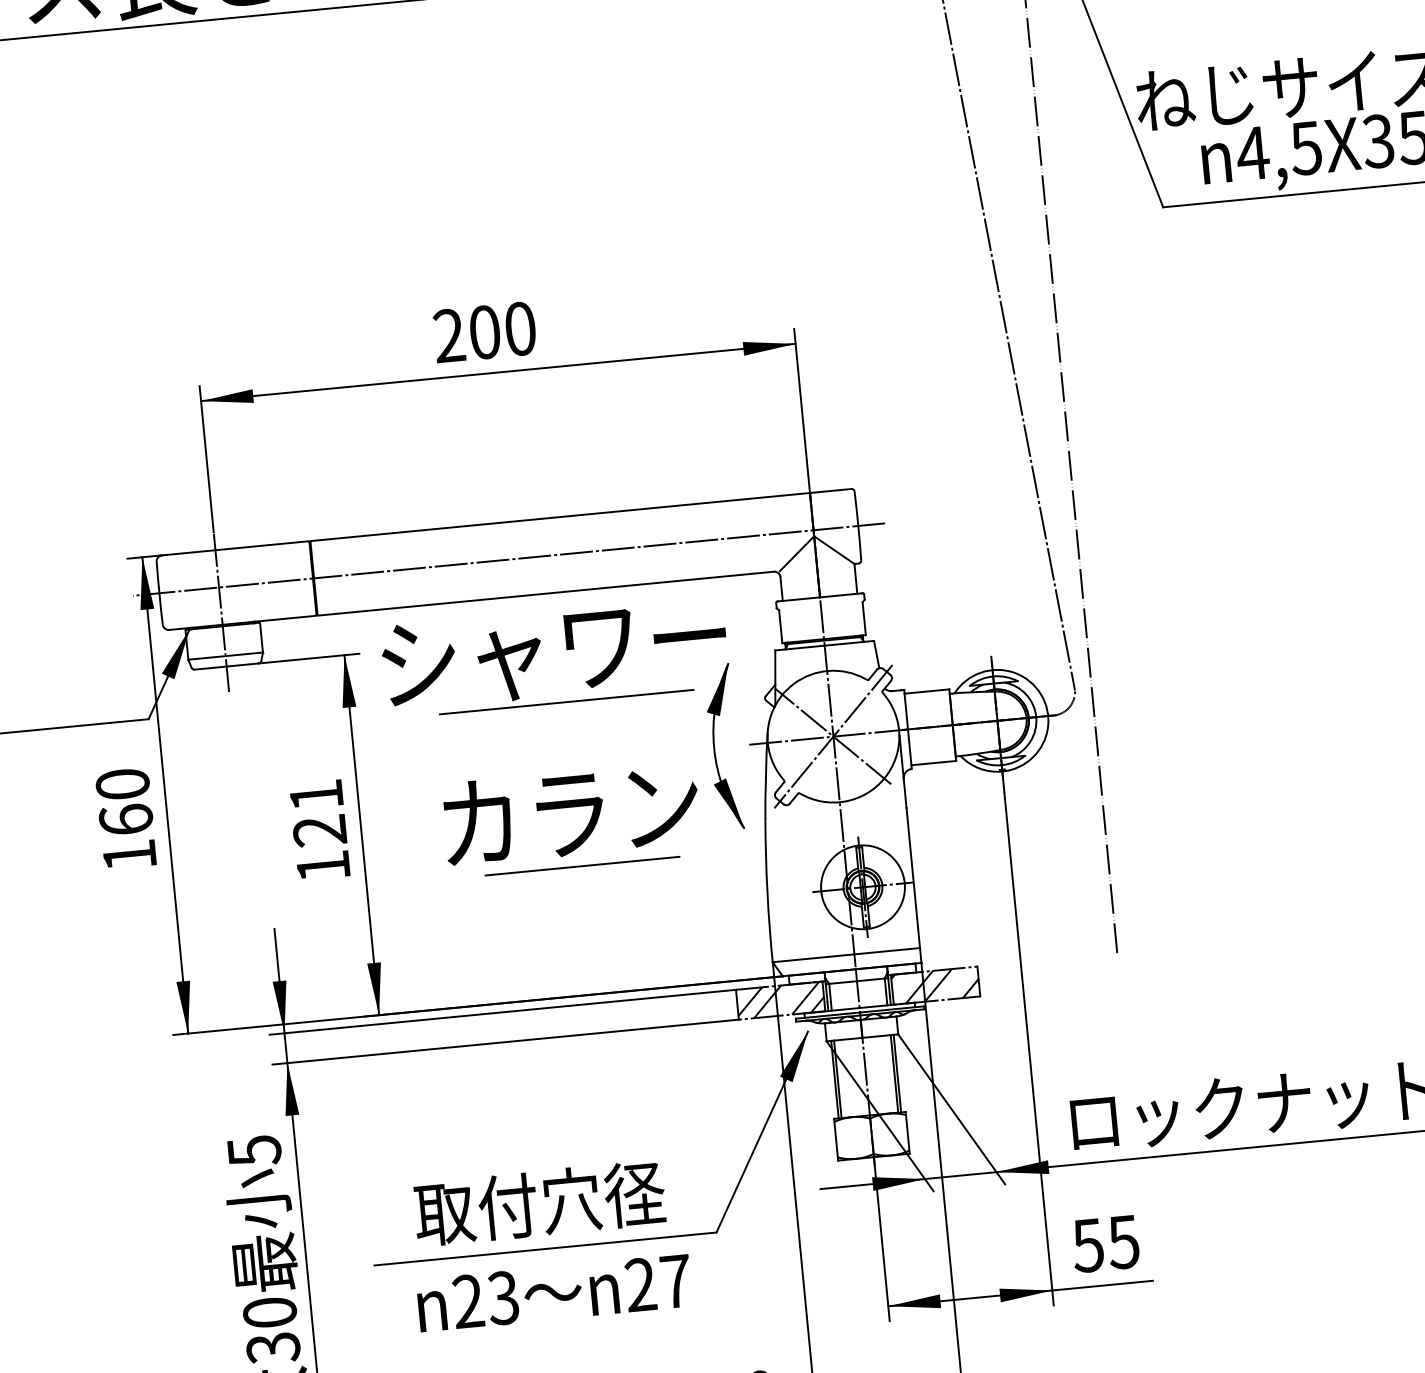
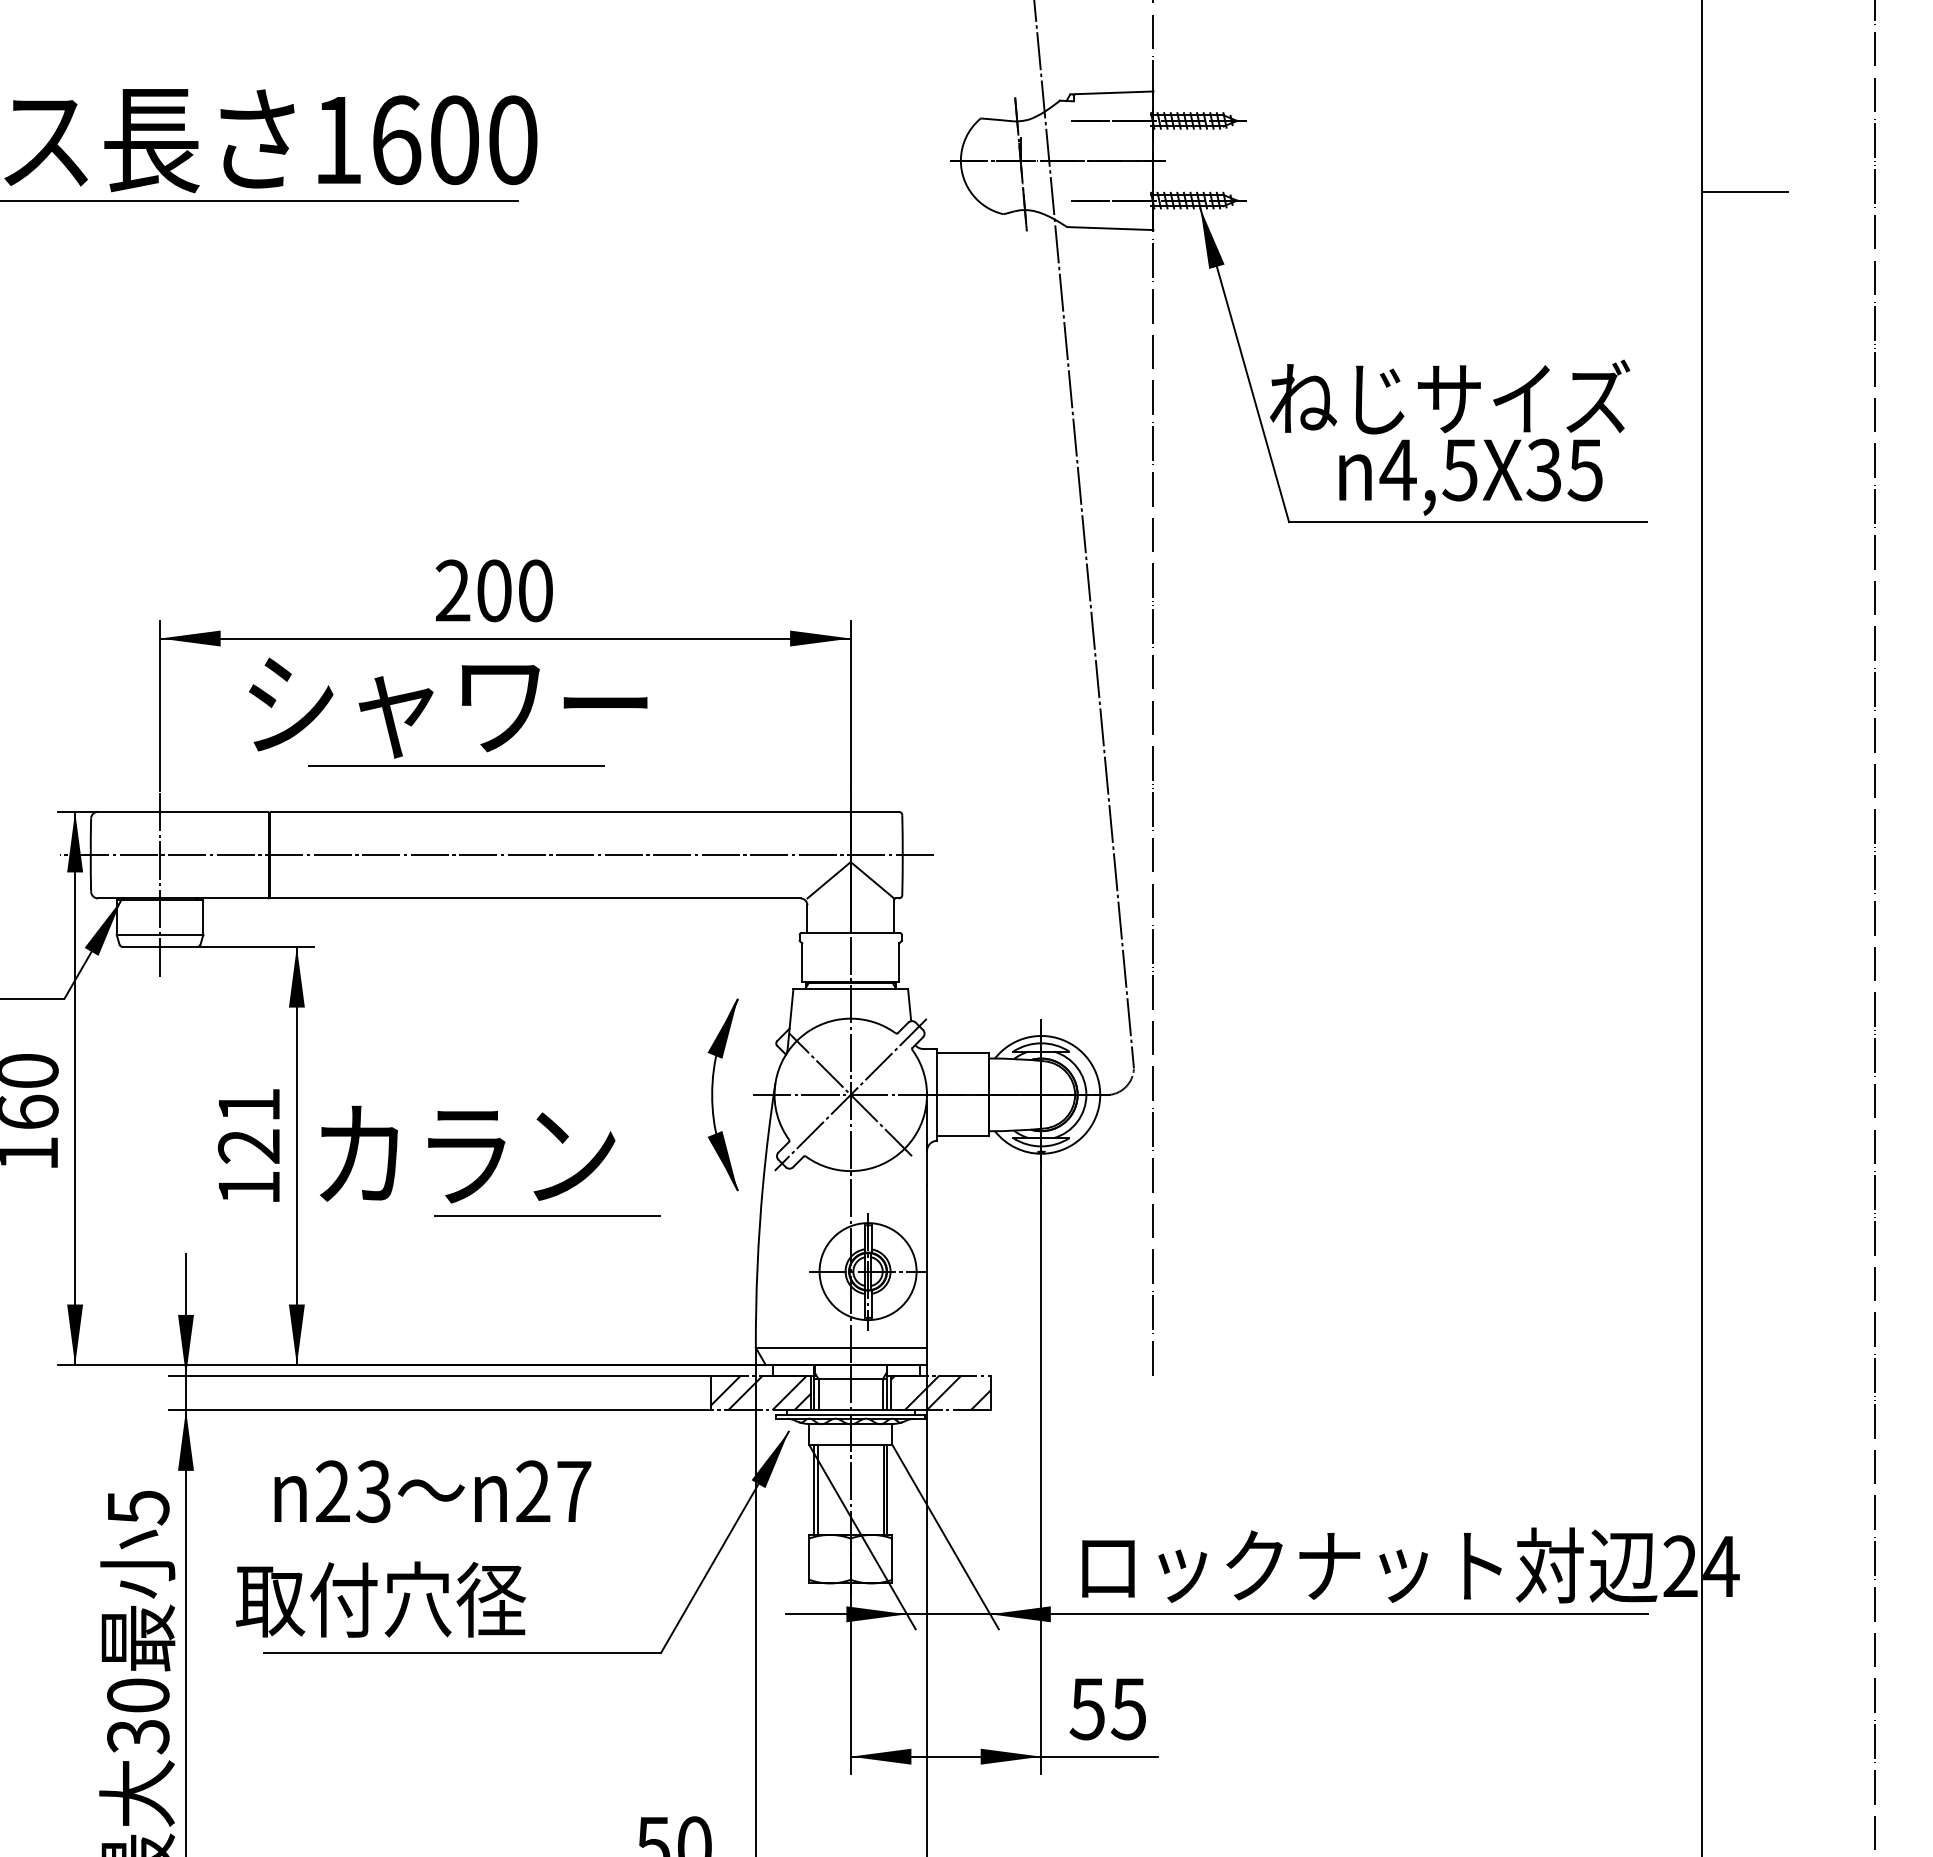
part: (565, 650) -> (461, 705), moved
text: (571, 813) -> (467, 1154), moved
text: (539, 1203) -> (380, 1599), moved
text: (554, 1293) -> (432, 1491), moved

